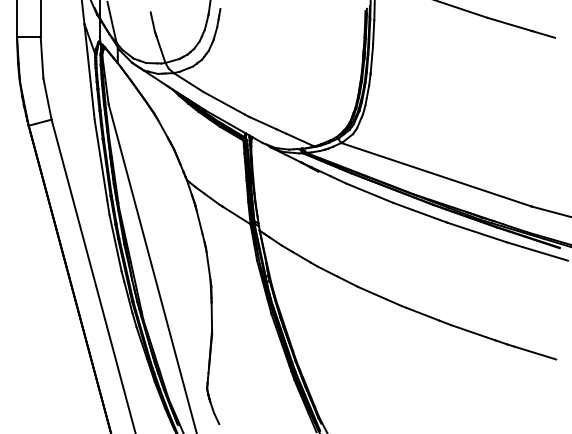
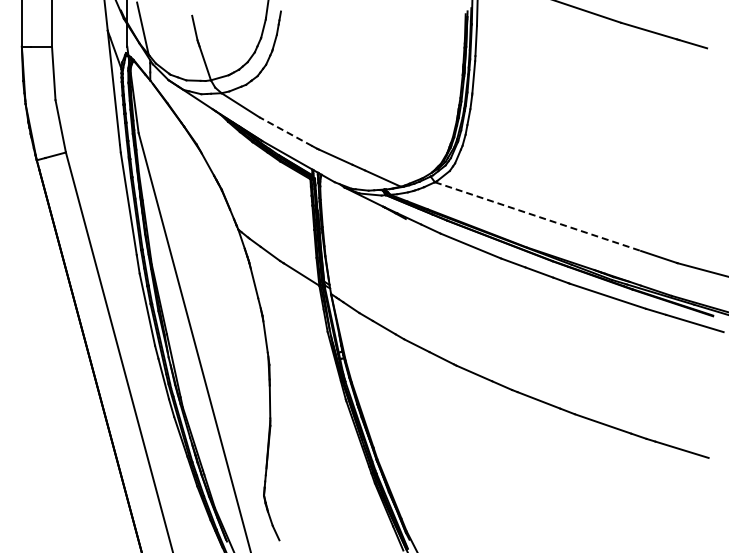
line: (223, 103) -> (285, 131), solid -> dashed
line: (421, 169) -> (537, 216), solid -> dashed

